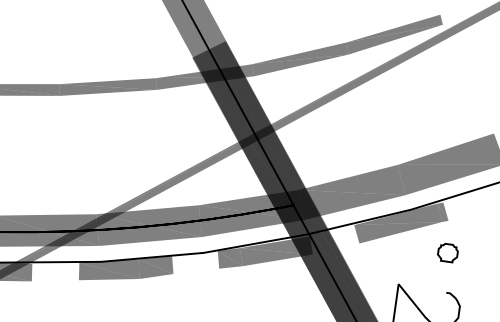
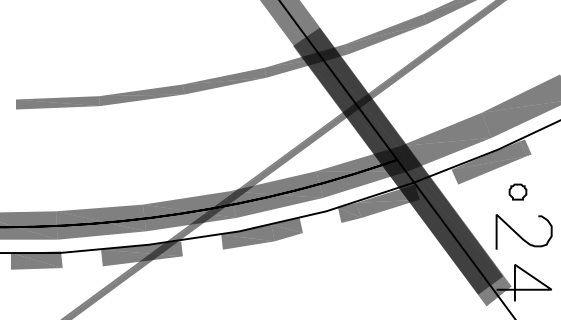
part: (447, 252) -> (517, 191), moved

